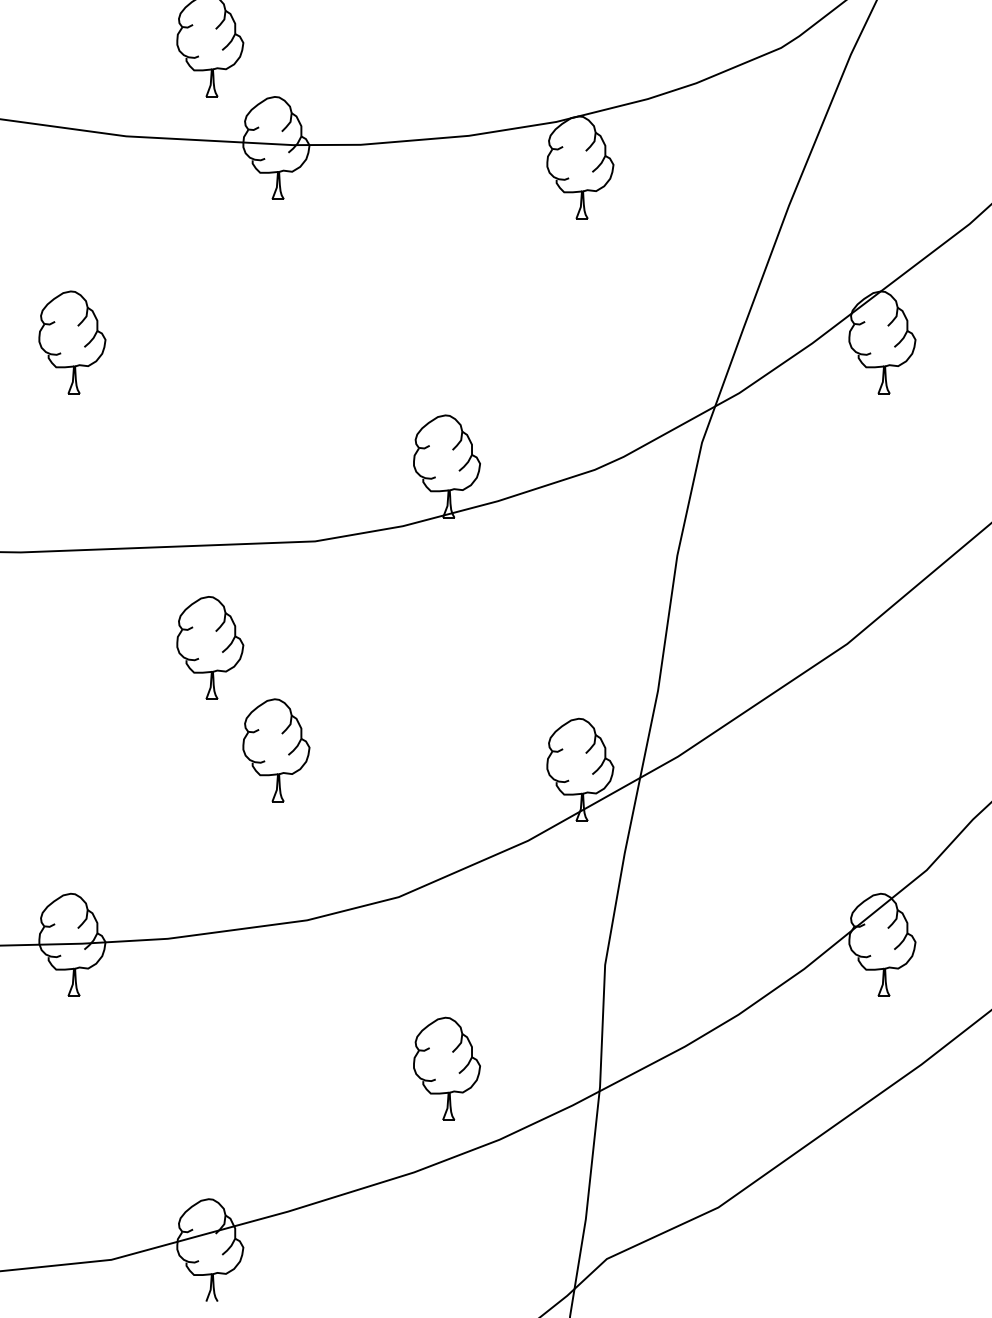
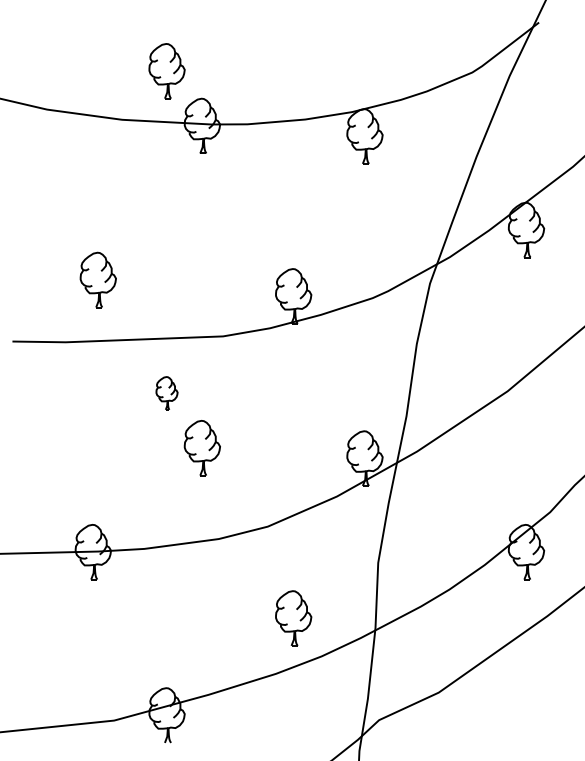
part: (70, 341) -> (97, 279), moved
part: (209, 648) -> (166, 393), size x0.6

